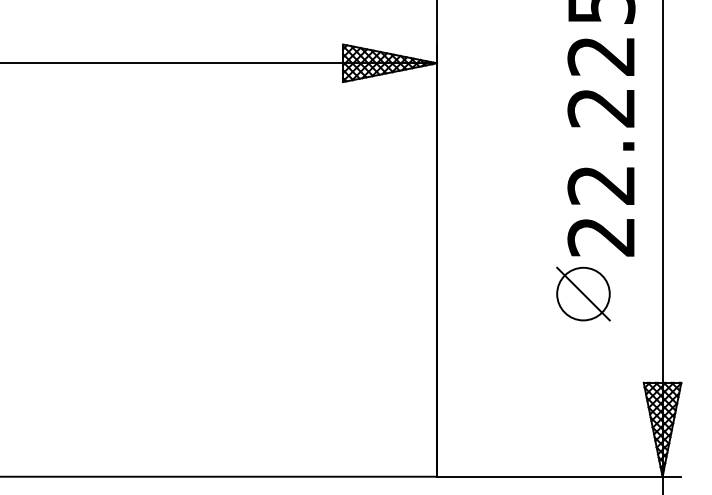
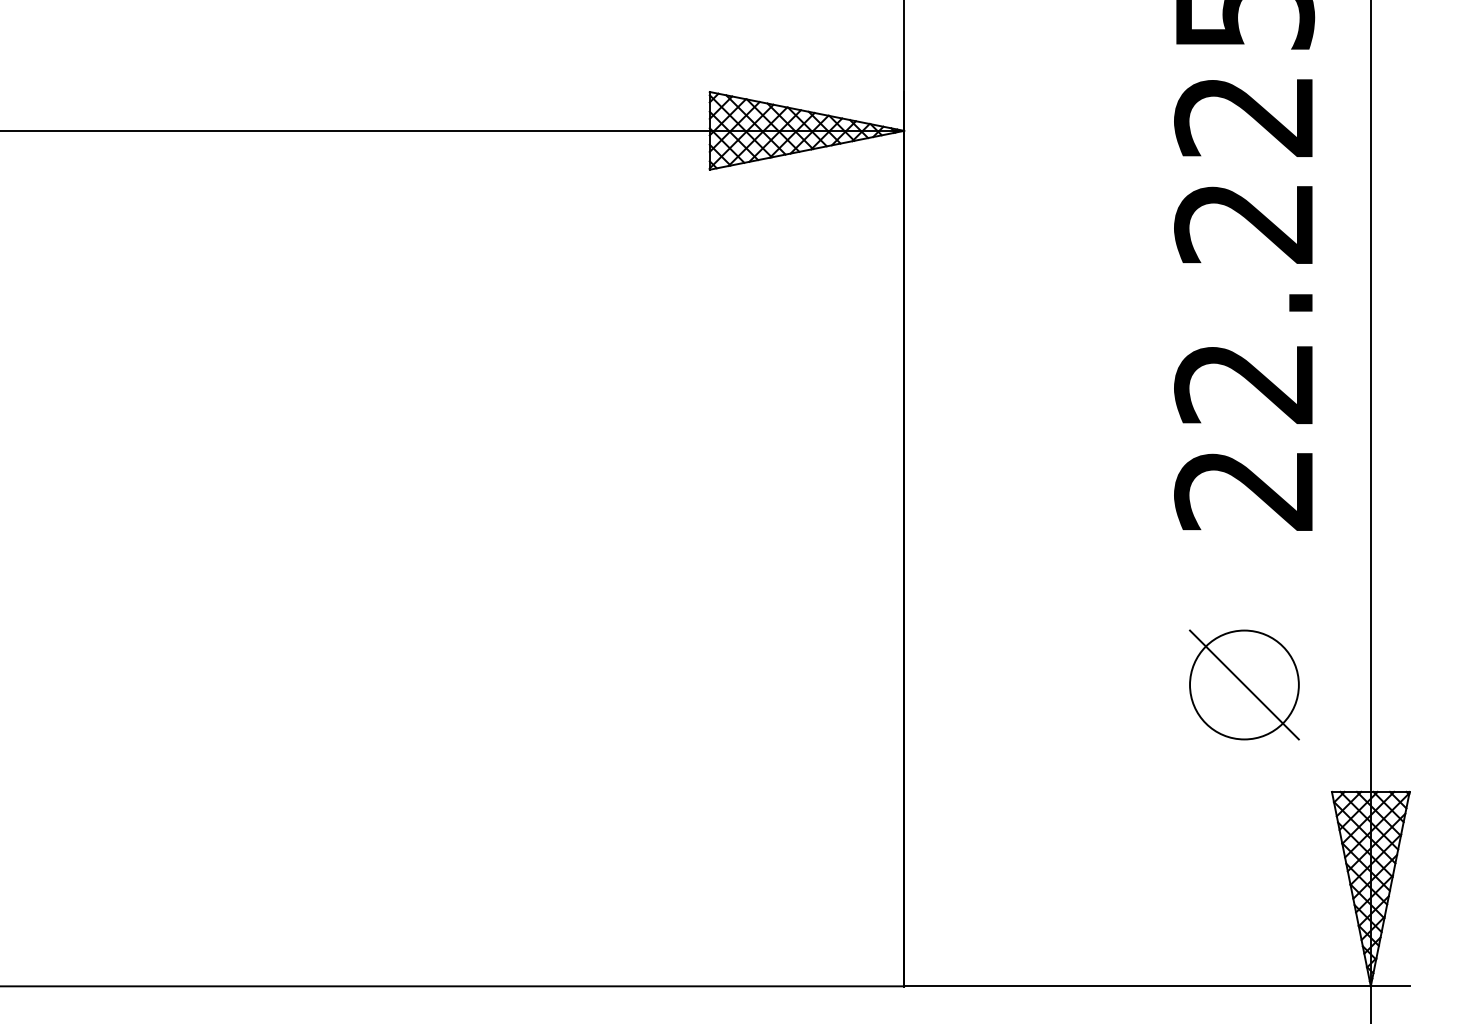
part: (583, 293) -> (1244, 683), moved

